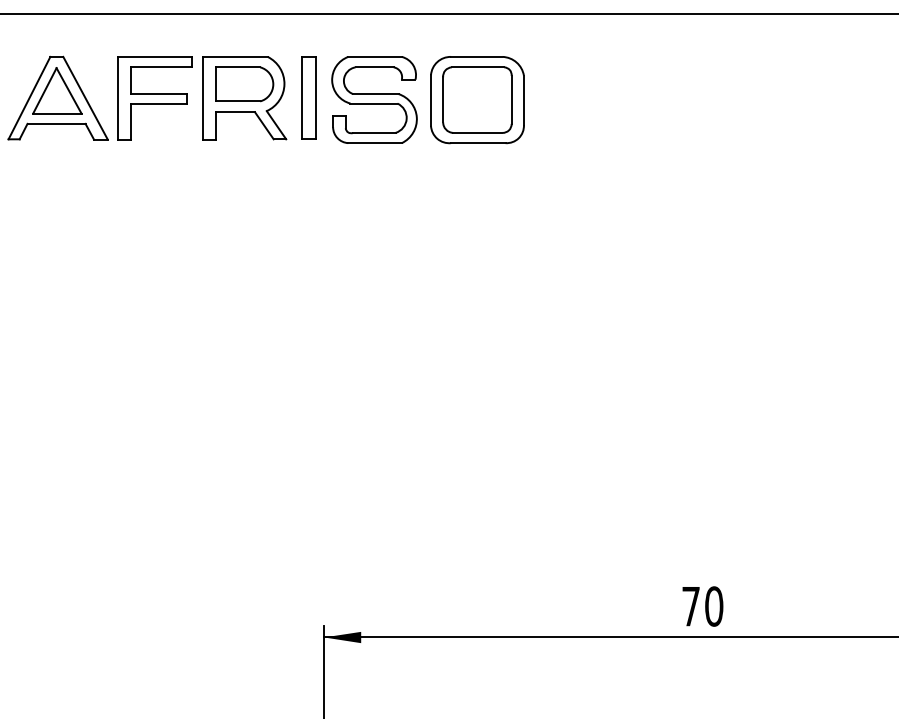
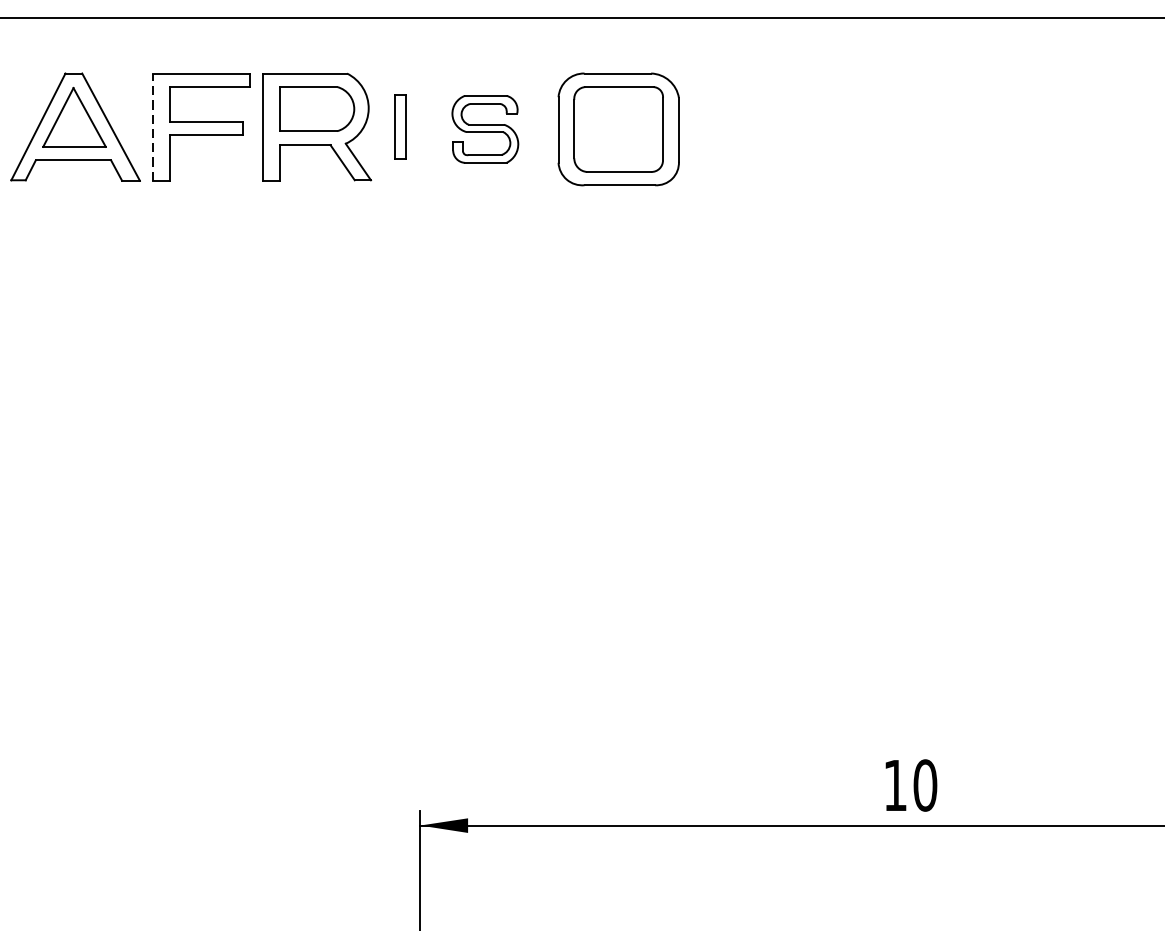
line: (117, 97) -> (152, 126), solid -> dashed
part: (308, 97) -> (399, 126), size x0.6
part: (374, 99) -> (485, 128), size x0.6
text: (690, 606) -> (894, 785), 70 -> 10

